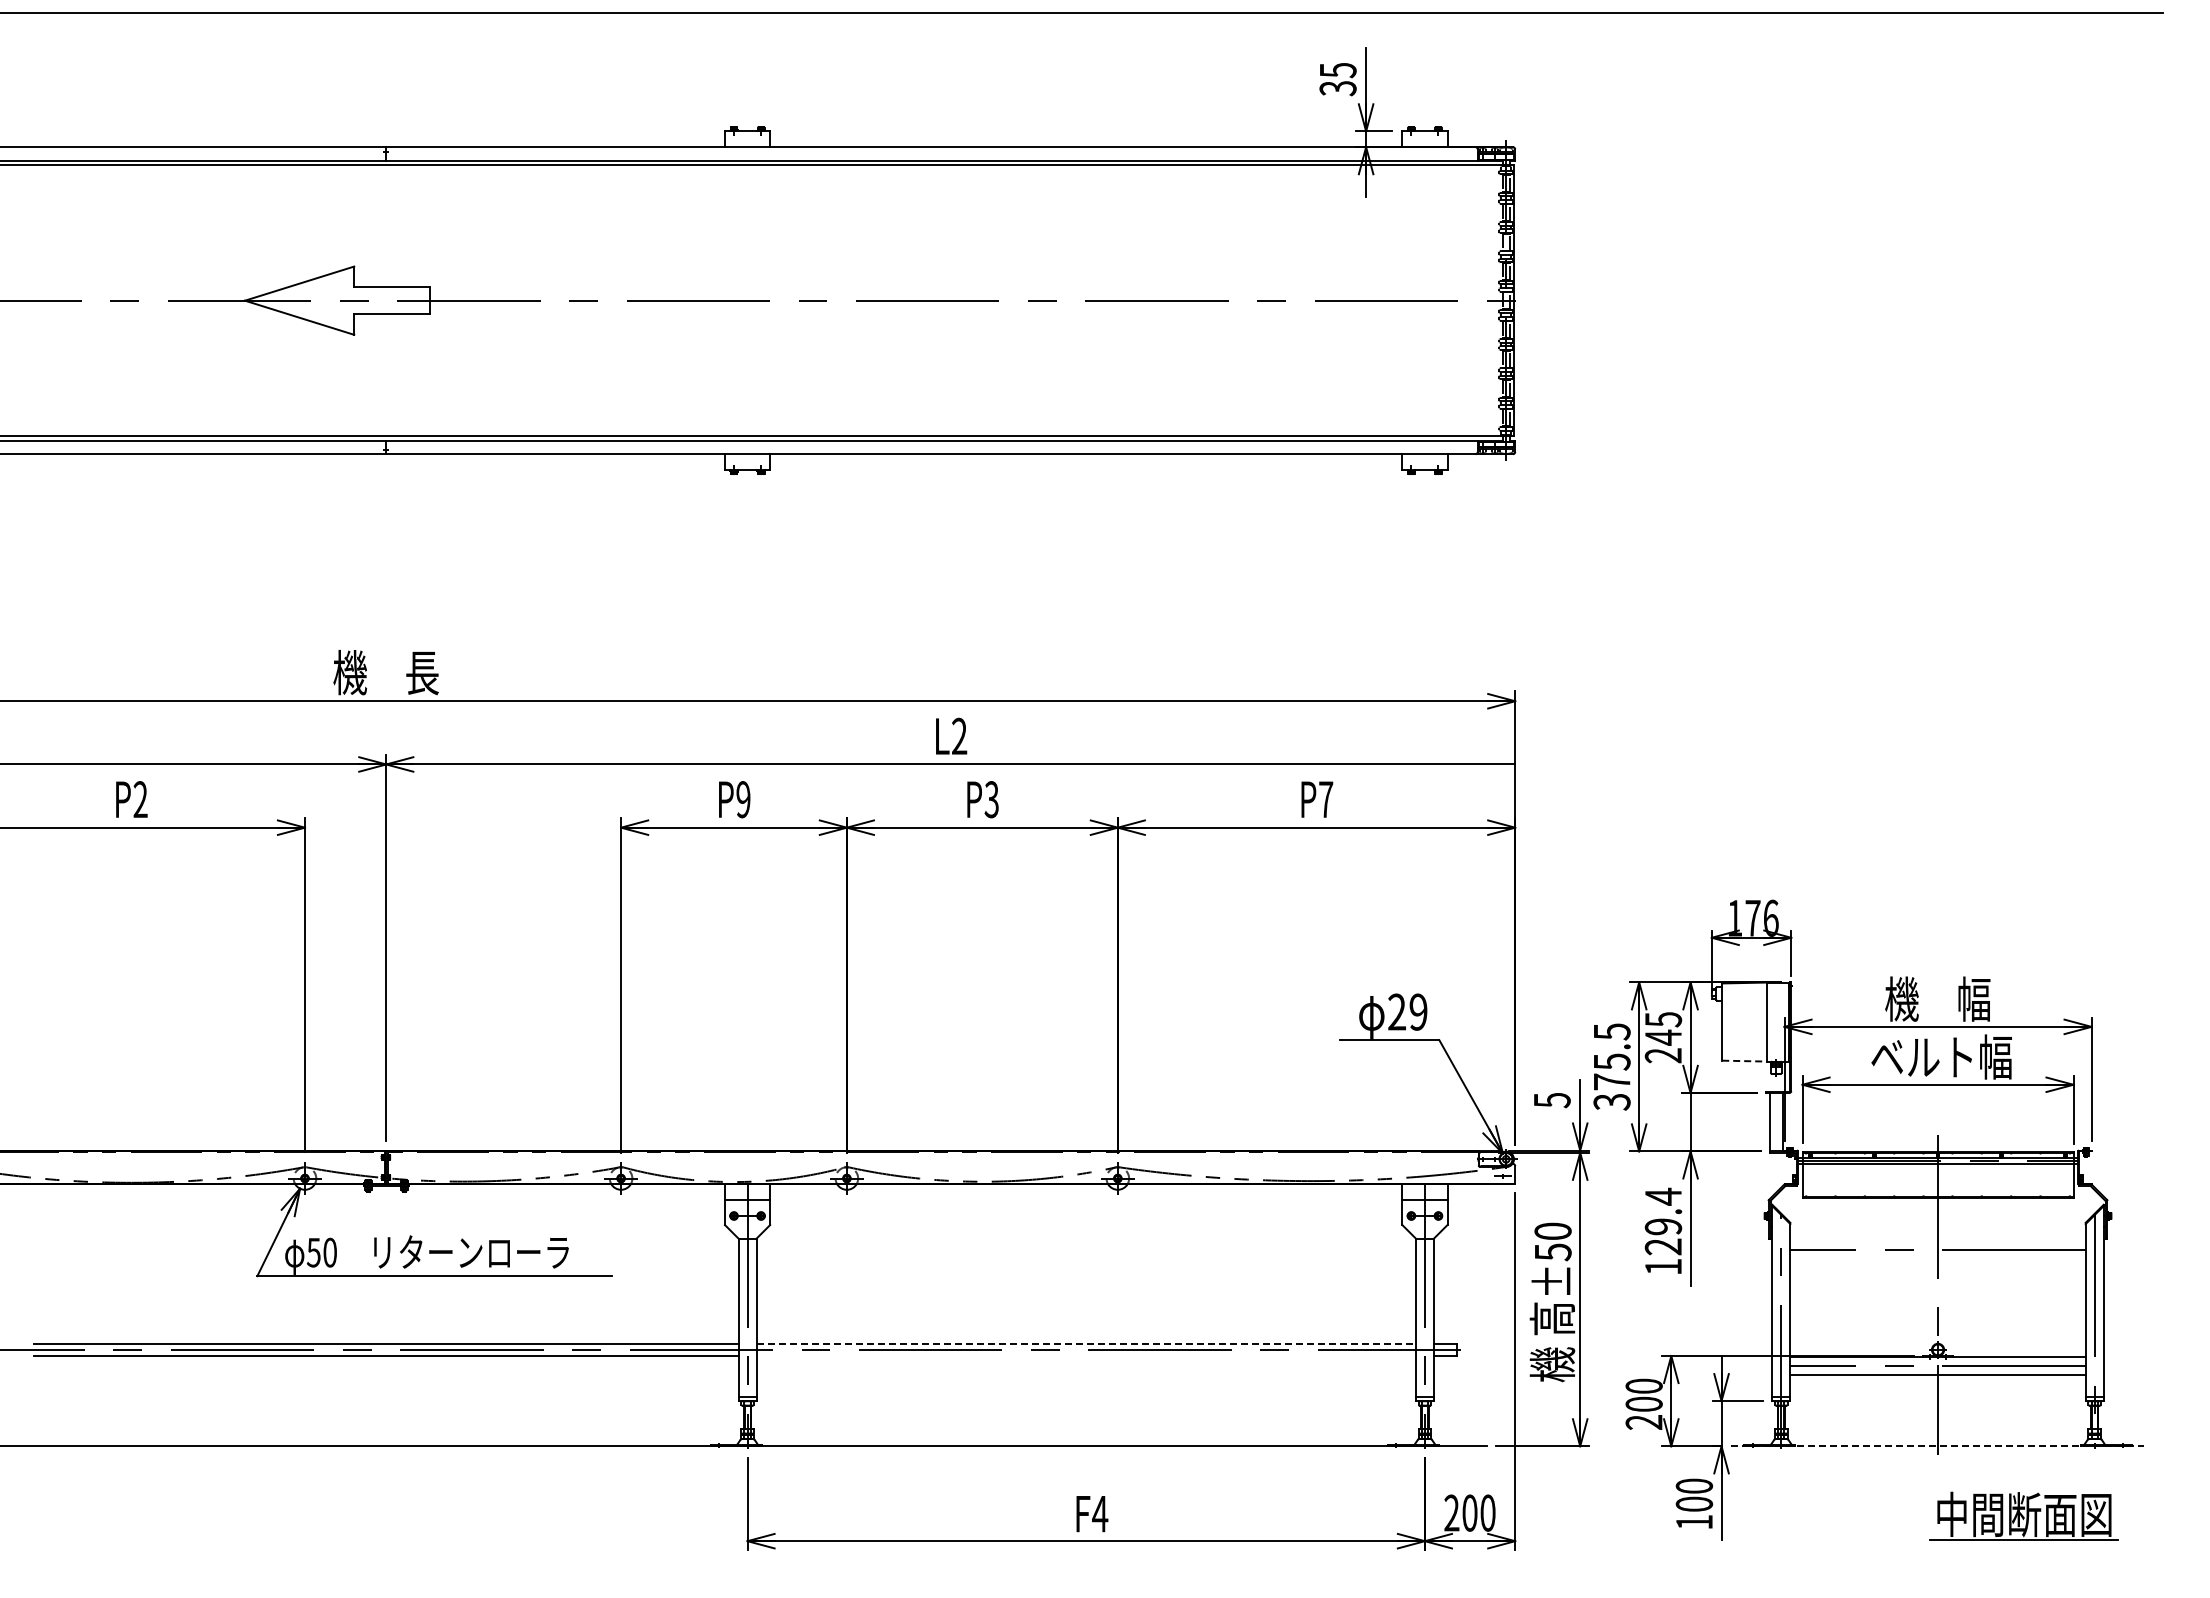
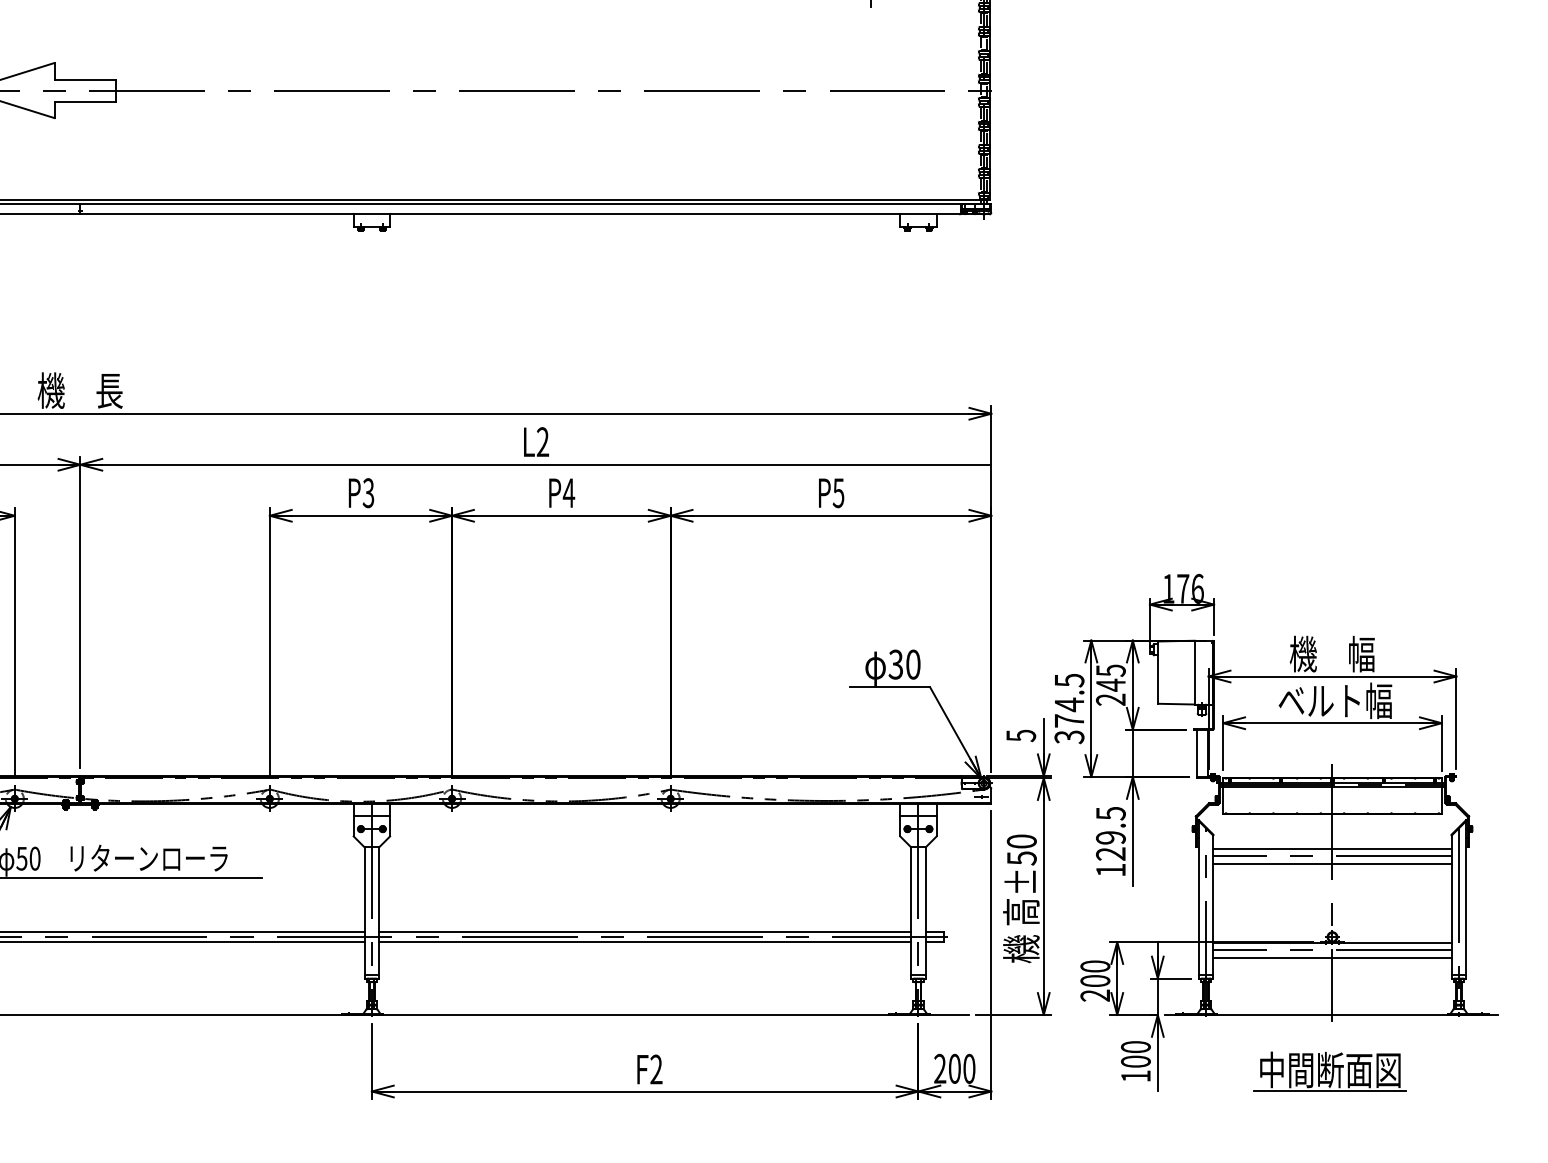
text: (743, 799) -> (368, 493), P9 -> P3
text: (991, 799) -> (568, 493), P3 -> P4
text: (1325, 799) -> (838, 493), P7 -> P5
text: (1407, 1011) -> (904, 664), 29 -> 30
line: (1744, 1061) -> (1176, 704), dashed -> solid
text: (1612, 1062) -> (1069, 705), 375.5 -> 374.5
text: (1663, 1196) -> (1110, 813), 129.4 -> 129.5
line: (1937, 1240) -> (1332, 848), added
line: (1937, 1258) -> (1332, 863), added
line: (1086, 1343) -> (645, 931), dashed -> solid
line: (1085, 1356) -> (644, 942), added
line: (1937, 1446) -> (1332, 1015), dashed -> solid
text: (1100, 1513) -> (656, 1069), F4 -> F2
part: (2023, 1515) -> (1329, 1070), moved

